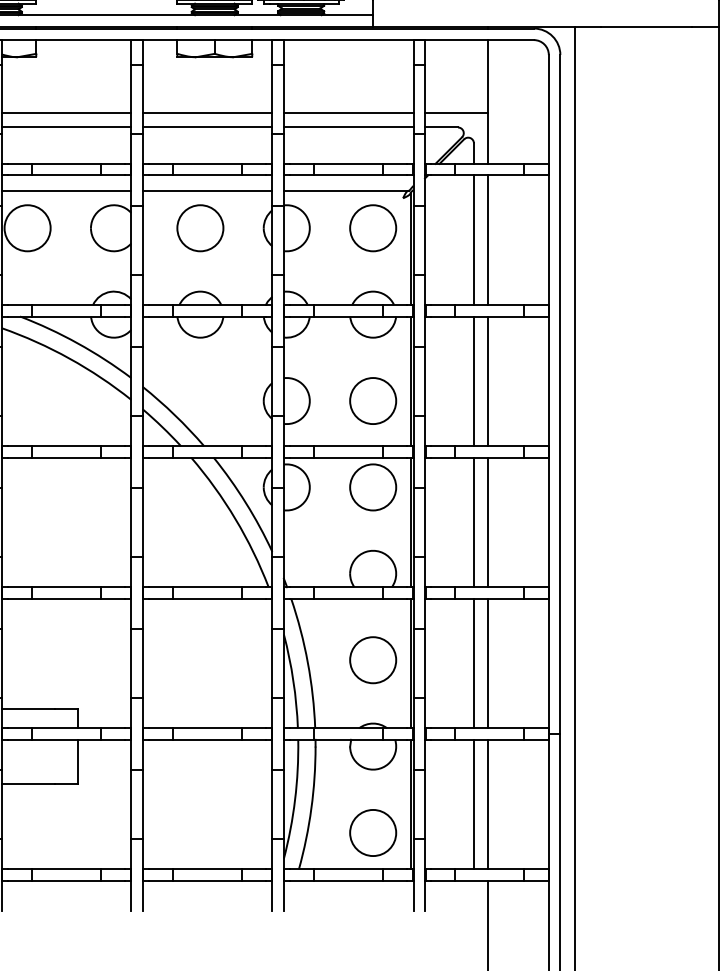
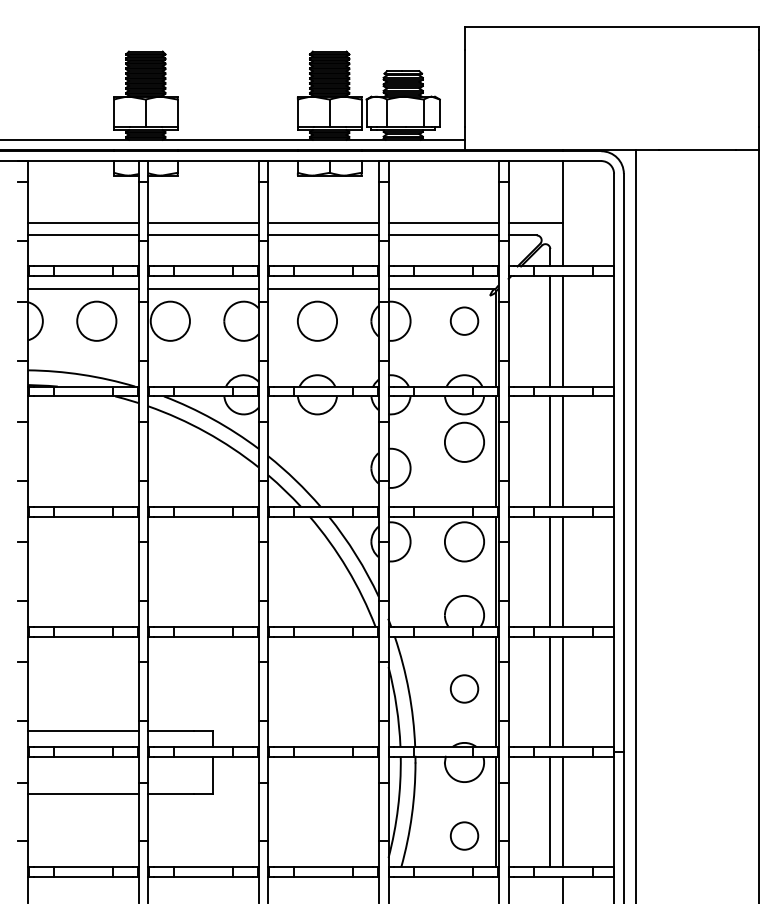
circle: (373, 227) -> (464, 320), size x0.7
circle: (373, 400) -> (464, 441), moved
circle: (373, 659) -> (464, 688), size x0.7
circle: (373, 832) -> (464, 835), size x0.7

